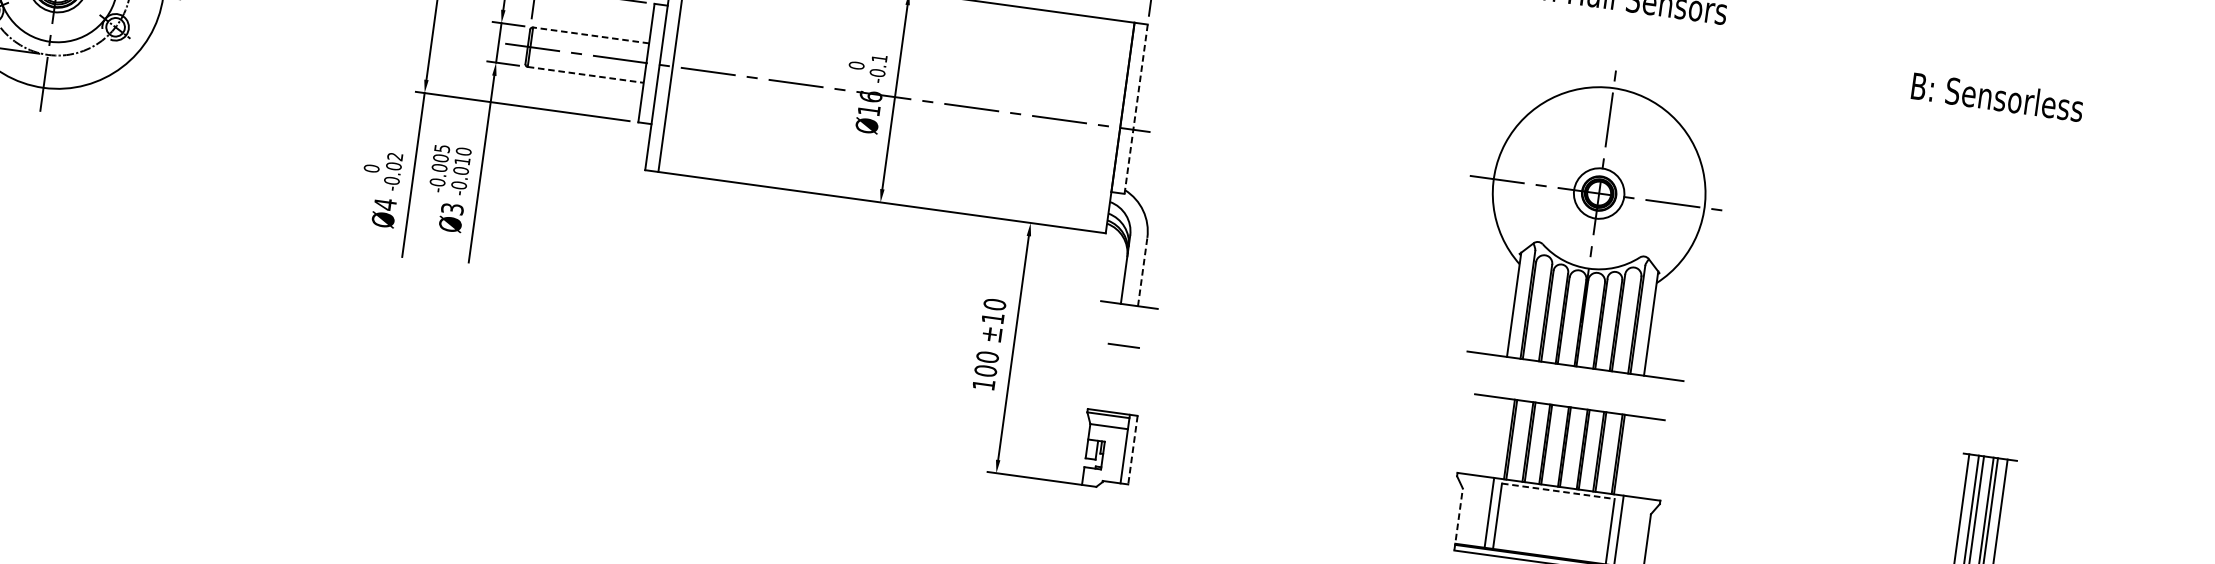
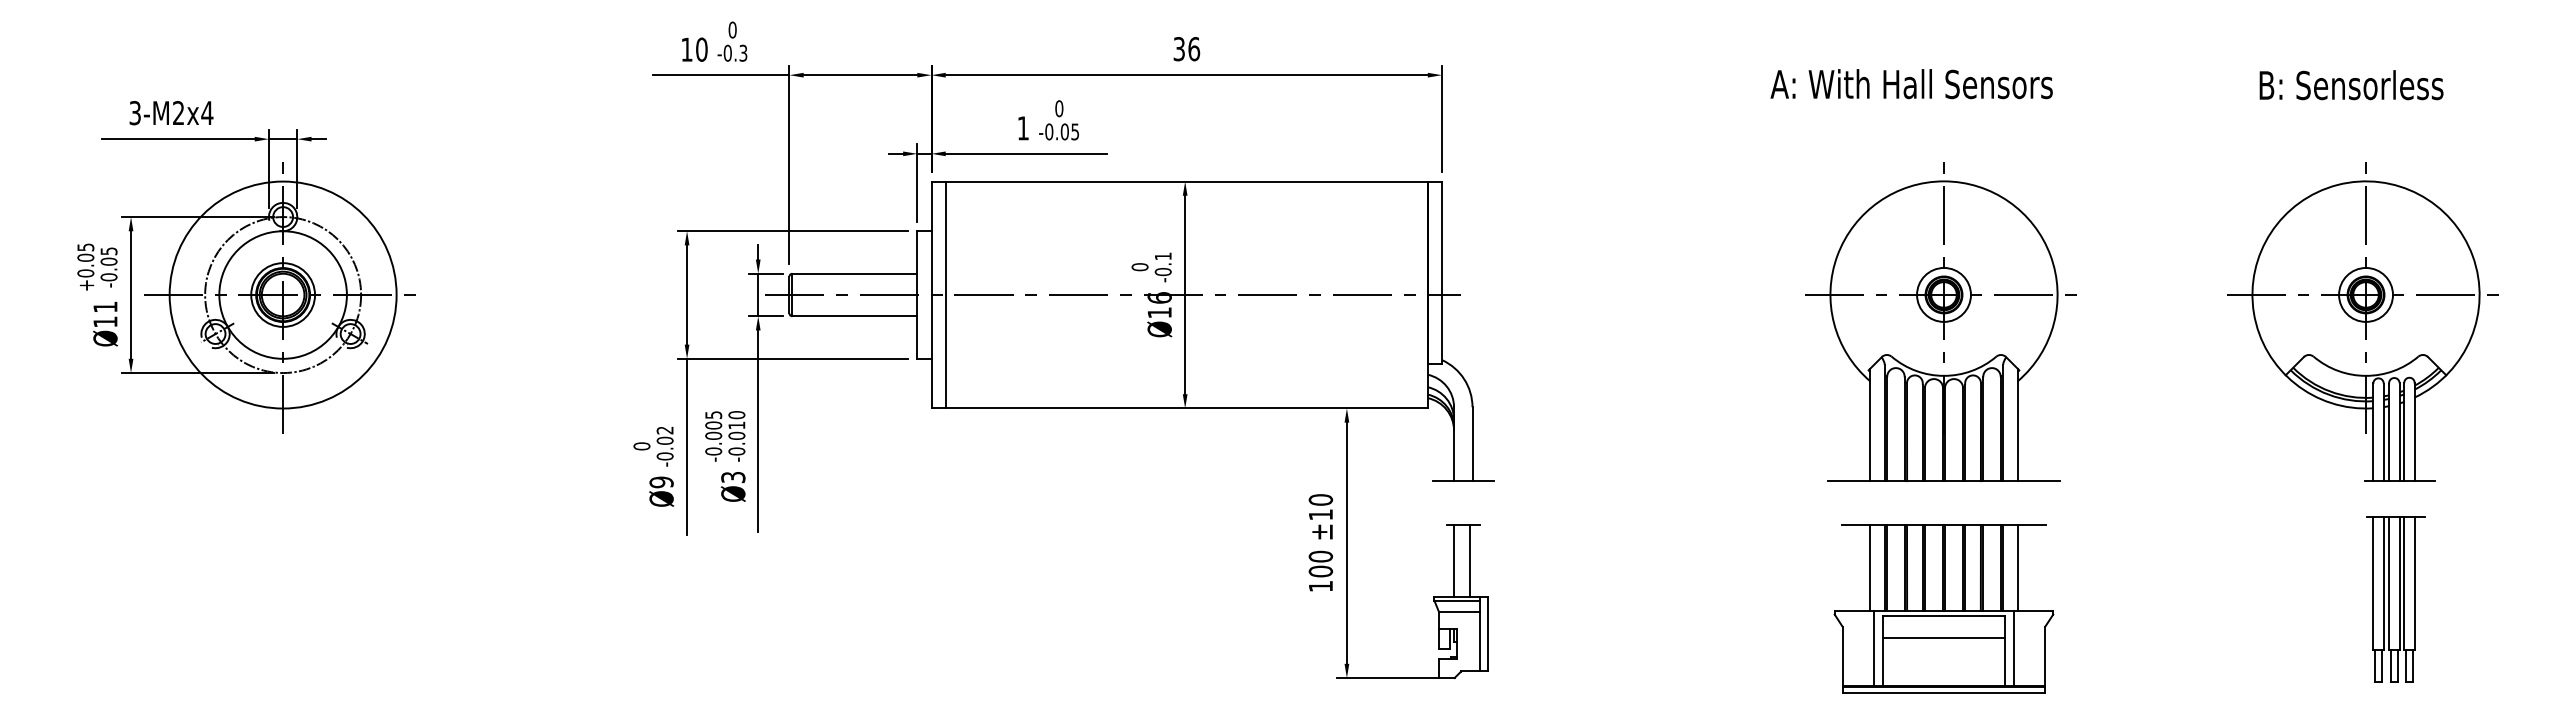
line: (590, 35) -> (854, 273), dashed -> solid
line: (585, 75) -> (854, 316), dashed -> solid
text: (1997, 97) -> (2351, 85), moved
line: (1136, 109) -> (1442, 273), dashed -> solid
text: (385, 204) -> (661, 482), Ø4 -> Ø9
part: (1984, 271) -> (2362, 321), added
line: (1142, 272) -> (1472, 444), dashed -> solid
line: (1111, 377) -> (1454, 560), added
line: (1125, 379) -> (1469, 560), added
line: (1496, 437) -> (1870, 567), added
line: (1133, 449) -> (1488, 633), dashed -> solid
line: (1632, 455) -> (2017, 567), added
line: (1557, 490) -> (1943, 615), dashed -> solid
line: (1555, 511) -> (1943, 637), added
line: (1458, 518) -> (1842, 659), dashed -> solid

